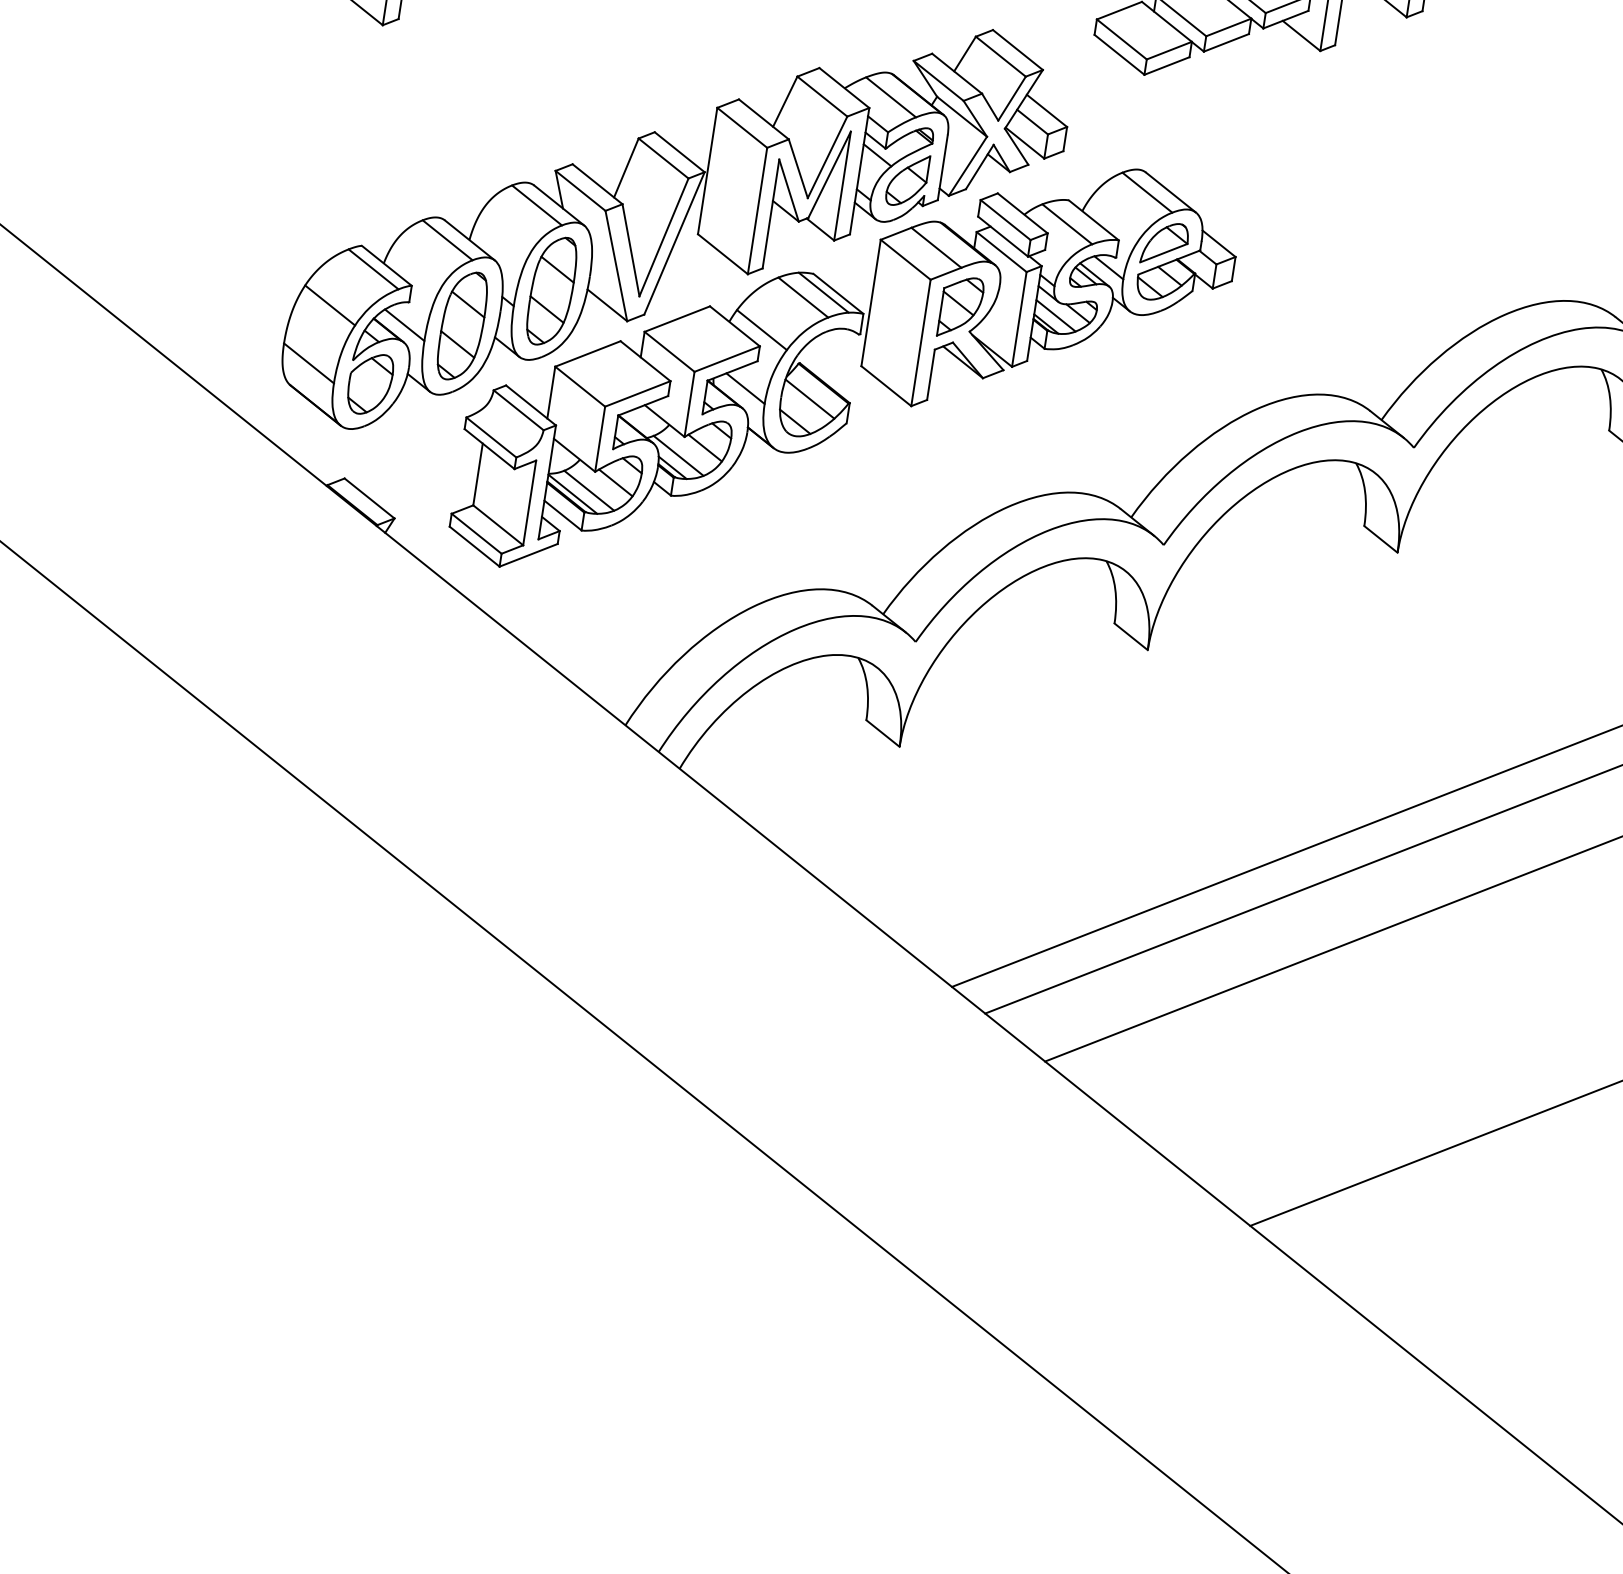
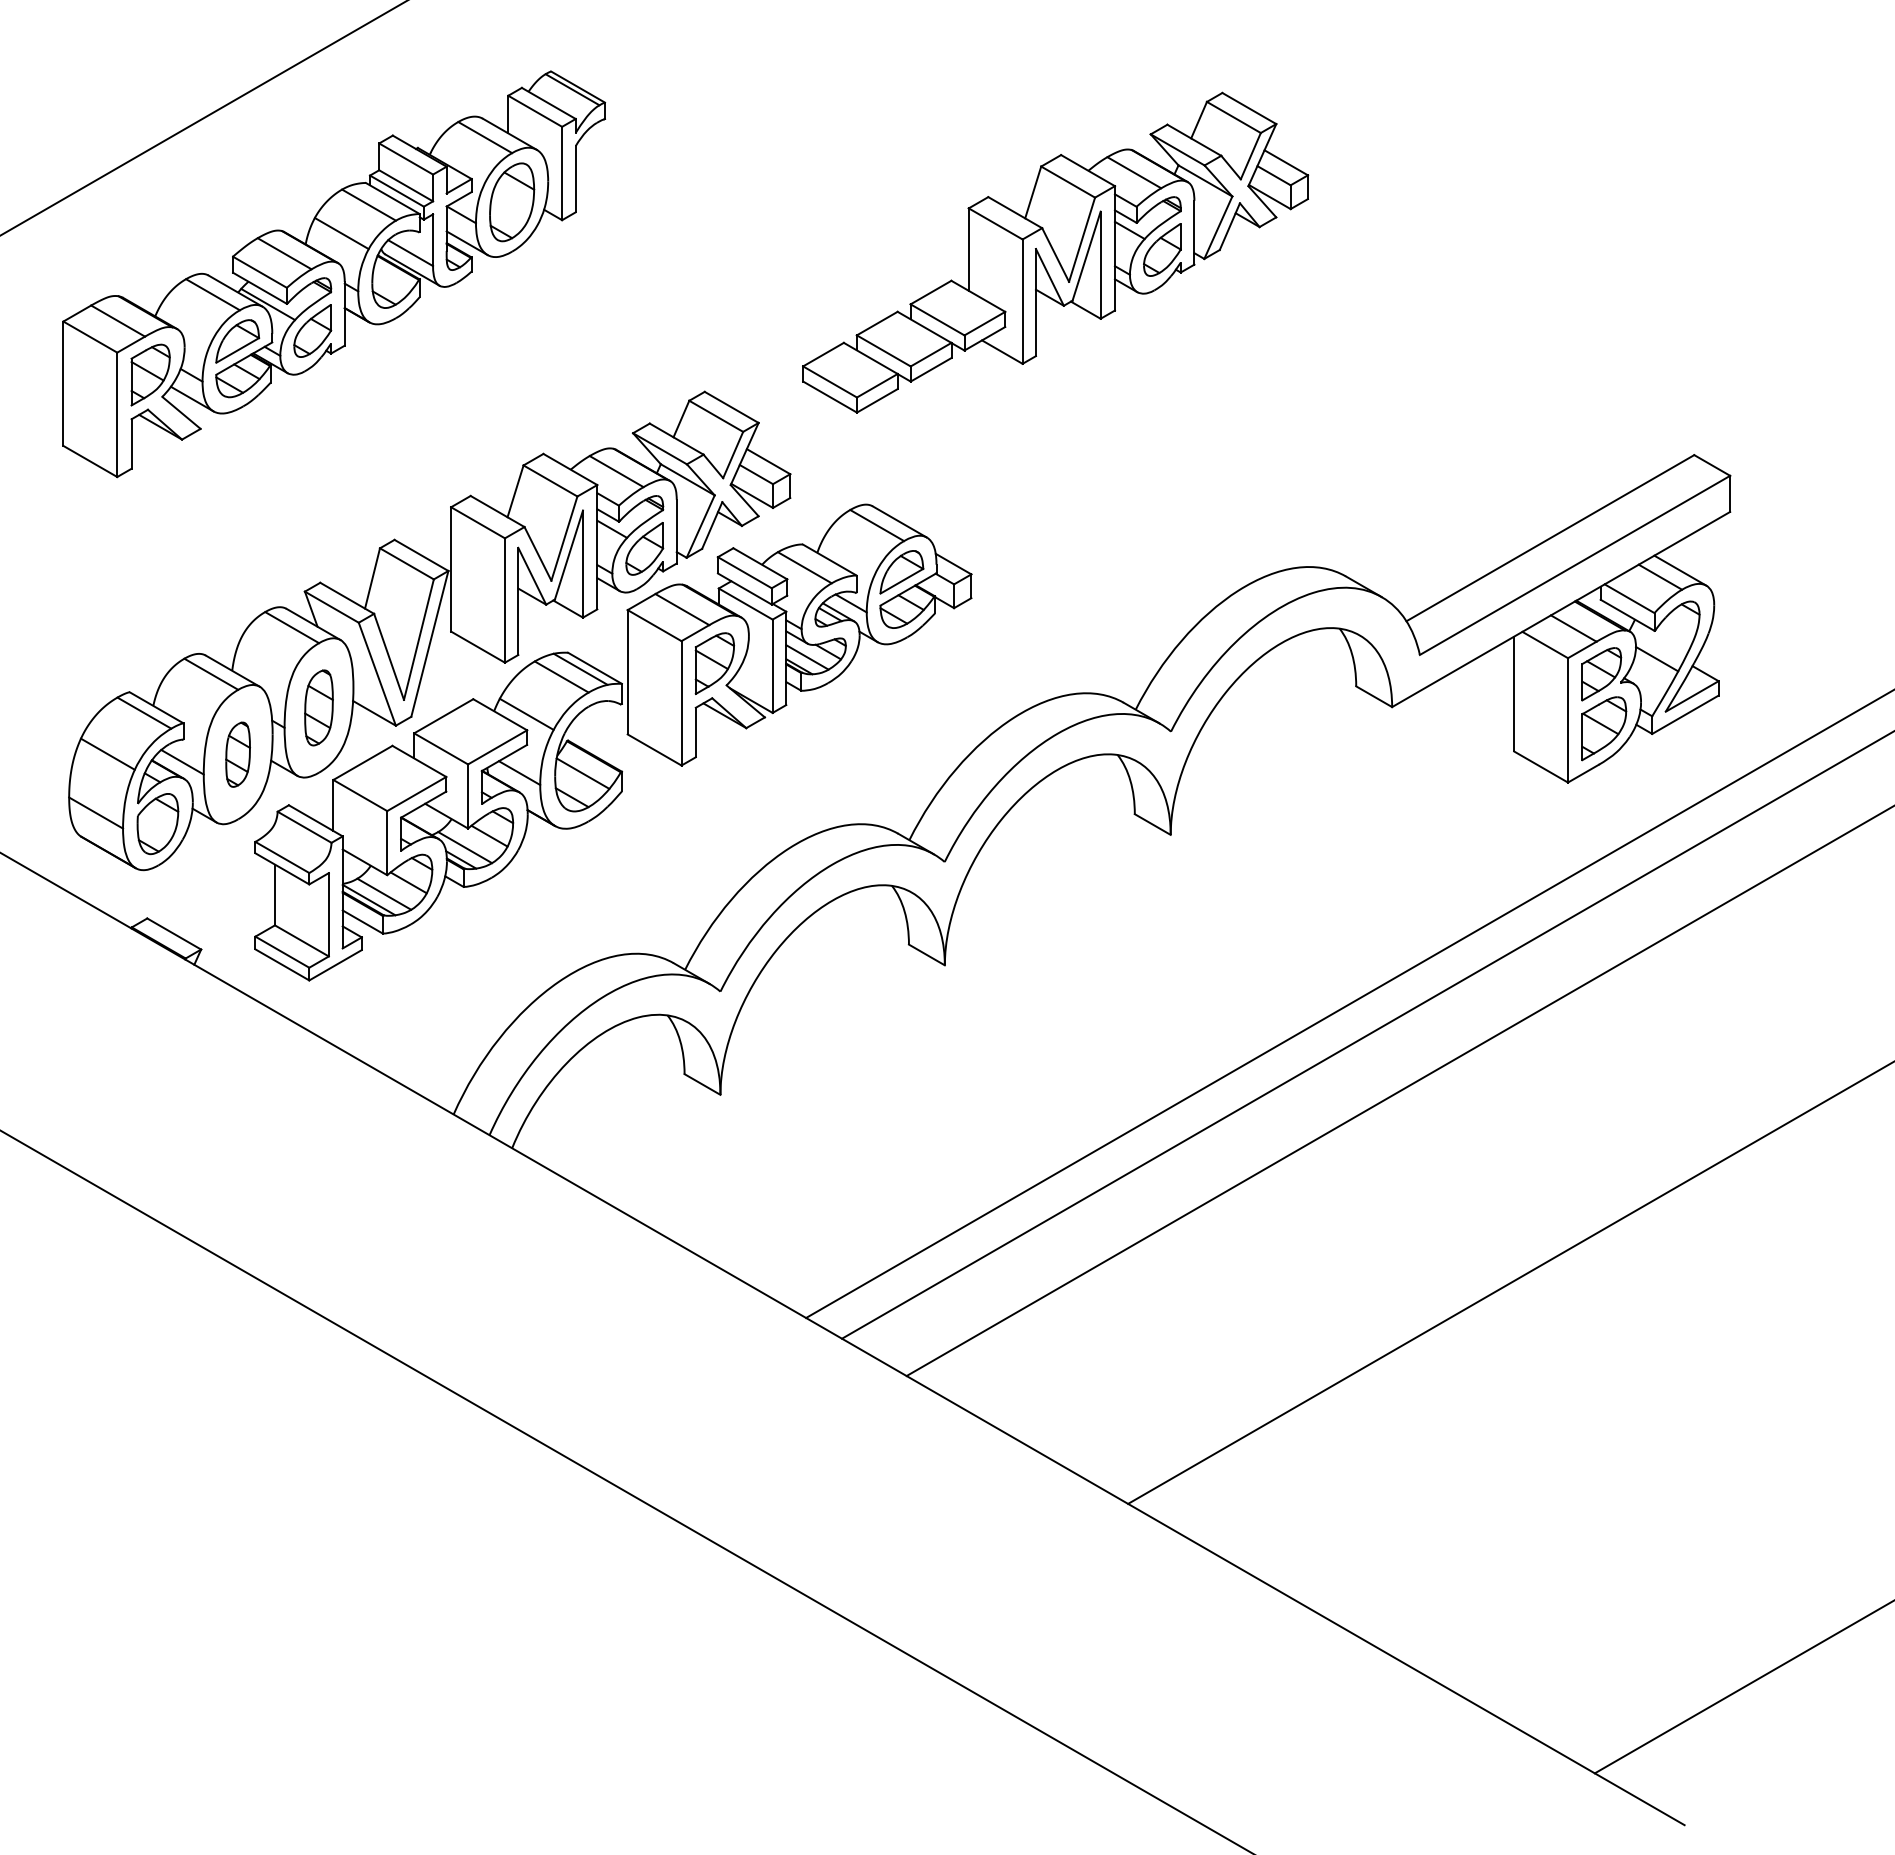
part: (551, 290) -> (318, 707), size x0.7
part: (461, 325) -> (237, 754), size x0.6

